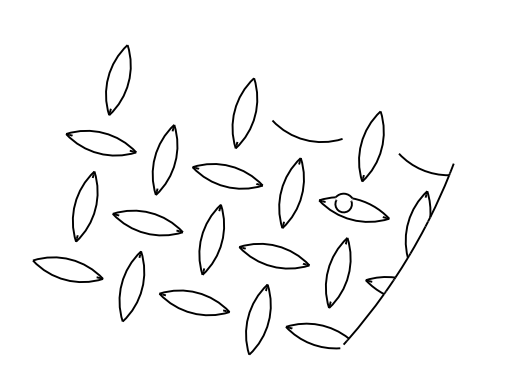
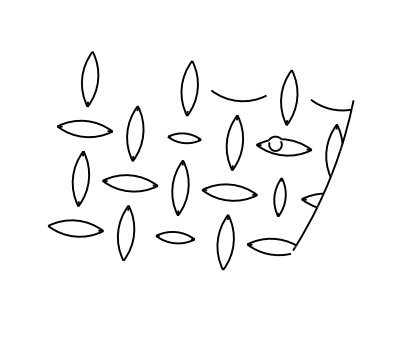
part: (227, 176) -> (184, 138), size x0.6
part: (337, 273) -> (279, 197), size x0.7
part: (194, 302) -> (175, 237), size x0.7

